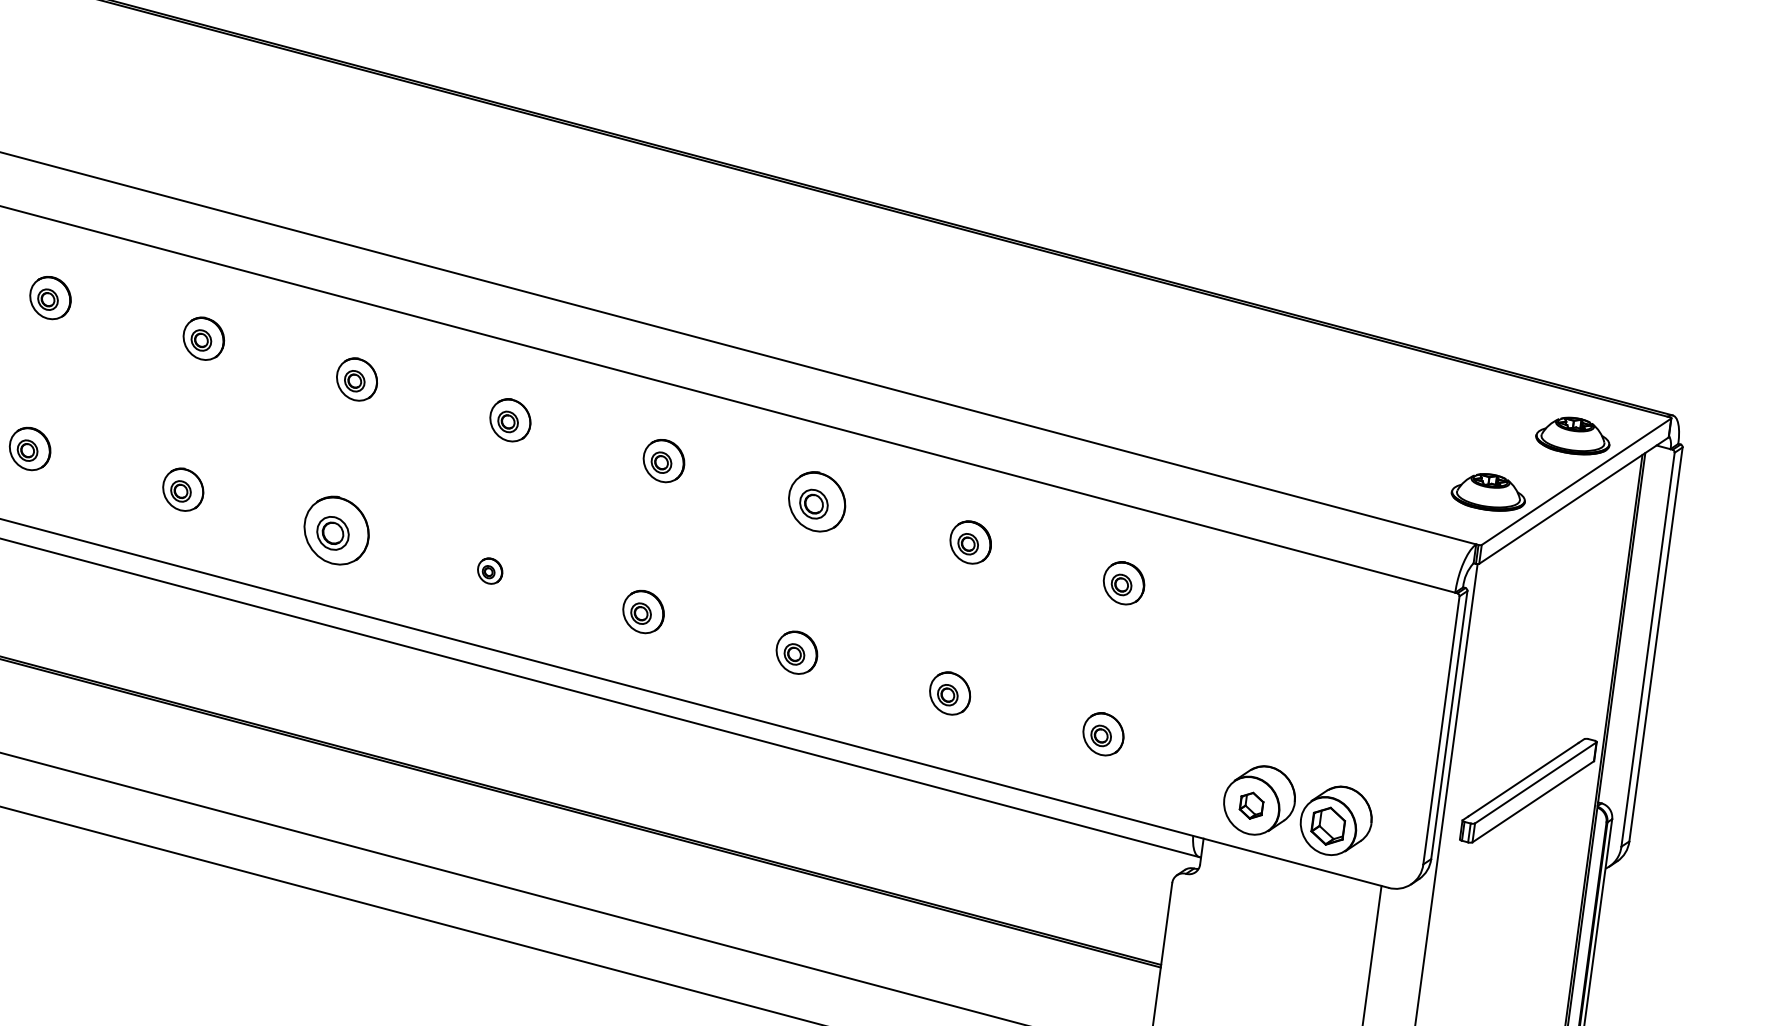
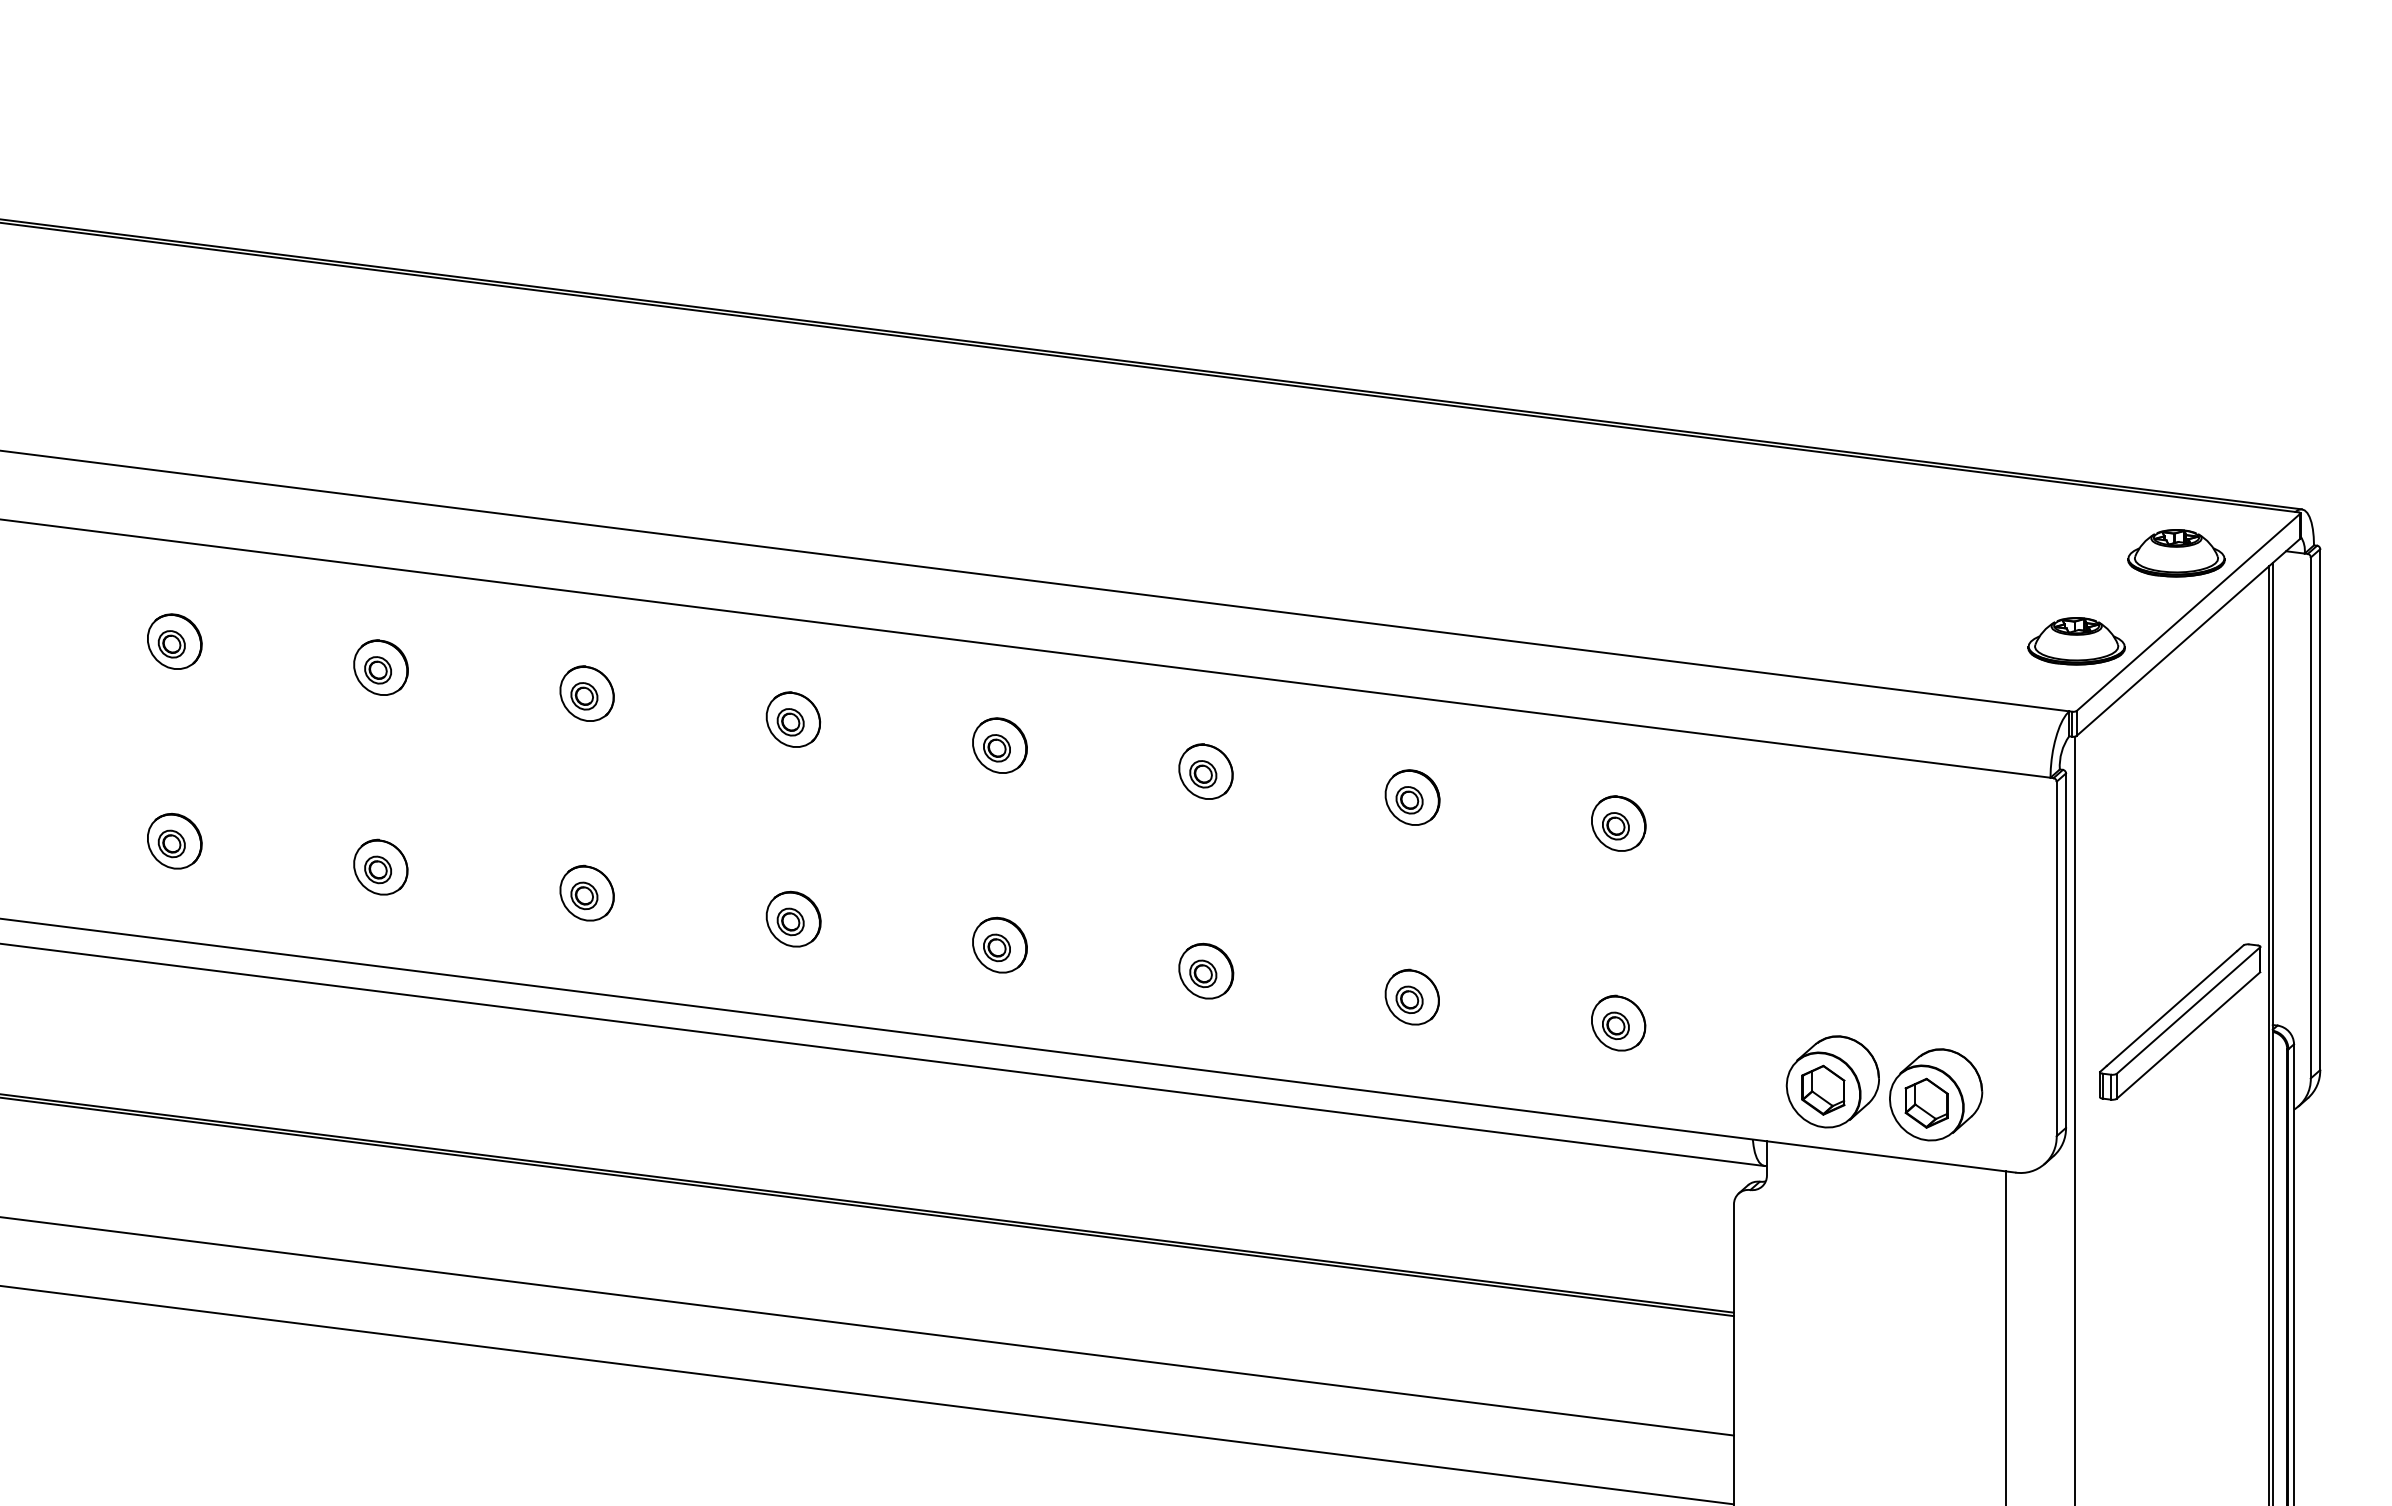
part: (816, 501) -> (1205, 771), size x0.71
part: (336, 529) -> (586, 892), size x0.62
part: (490, 570) -> (793, 918), size x1.67
part: (1251, 805) -> (1823, 1089), size x1.43

